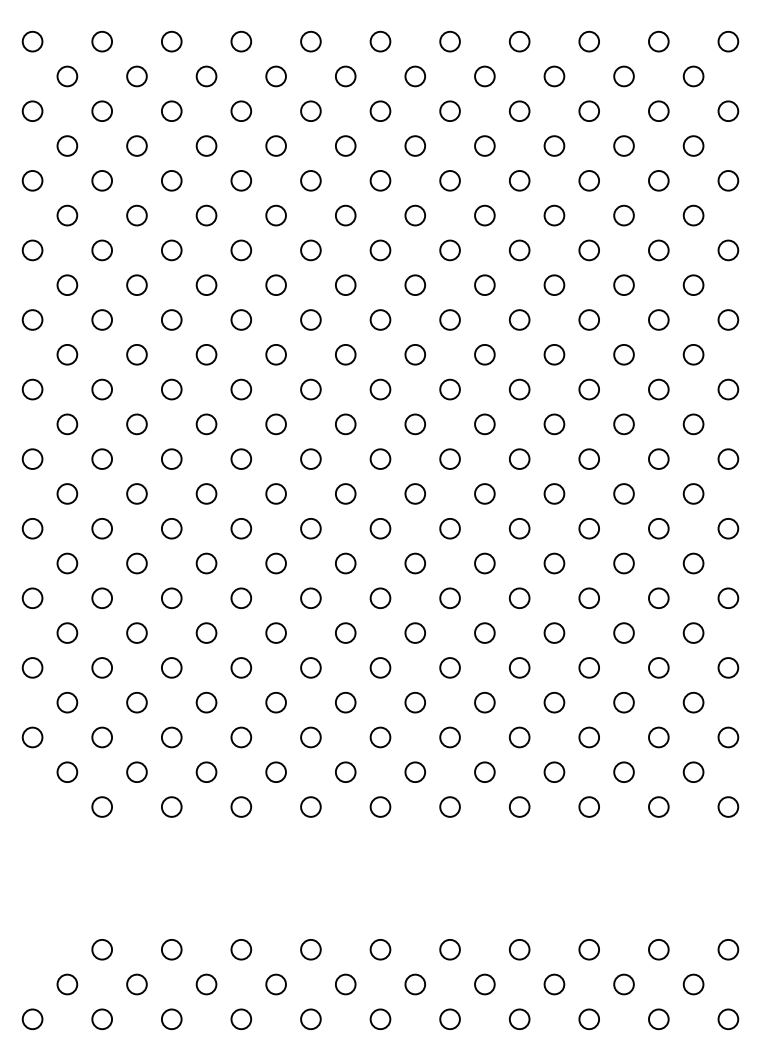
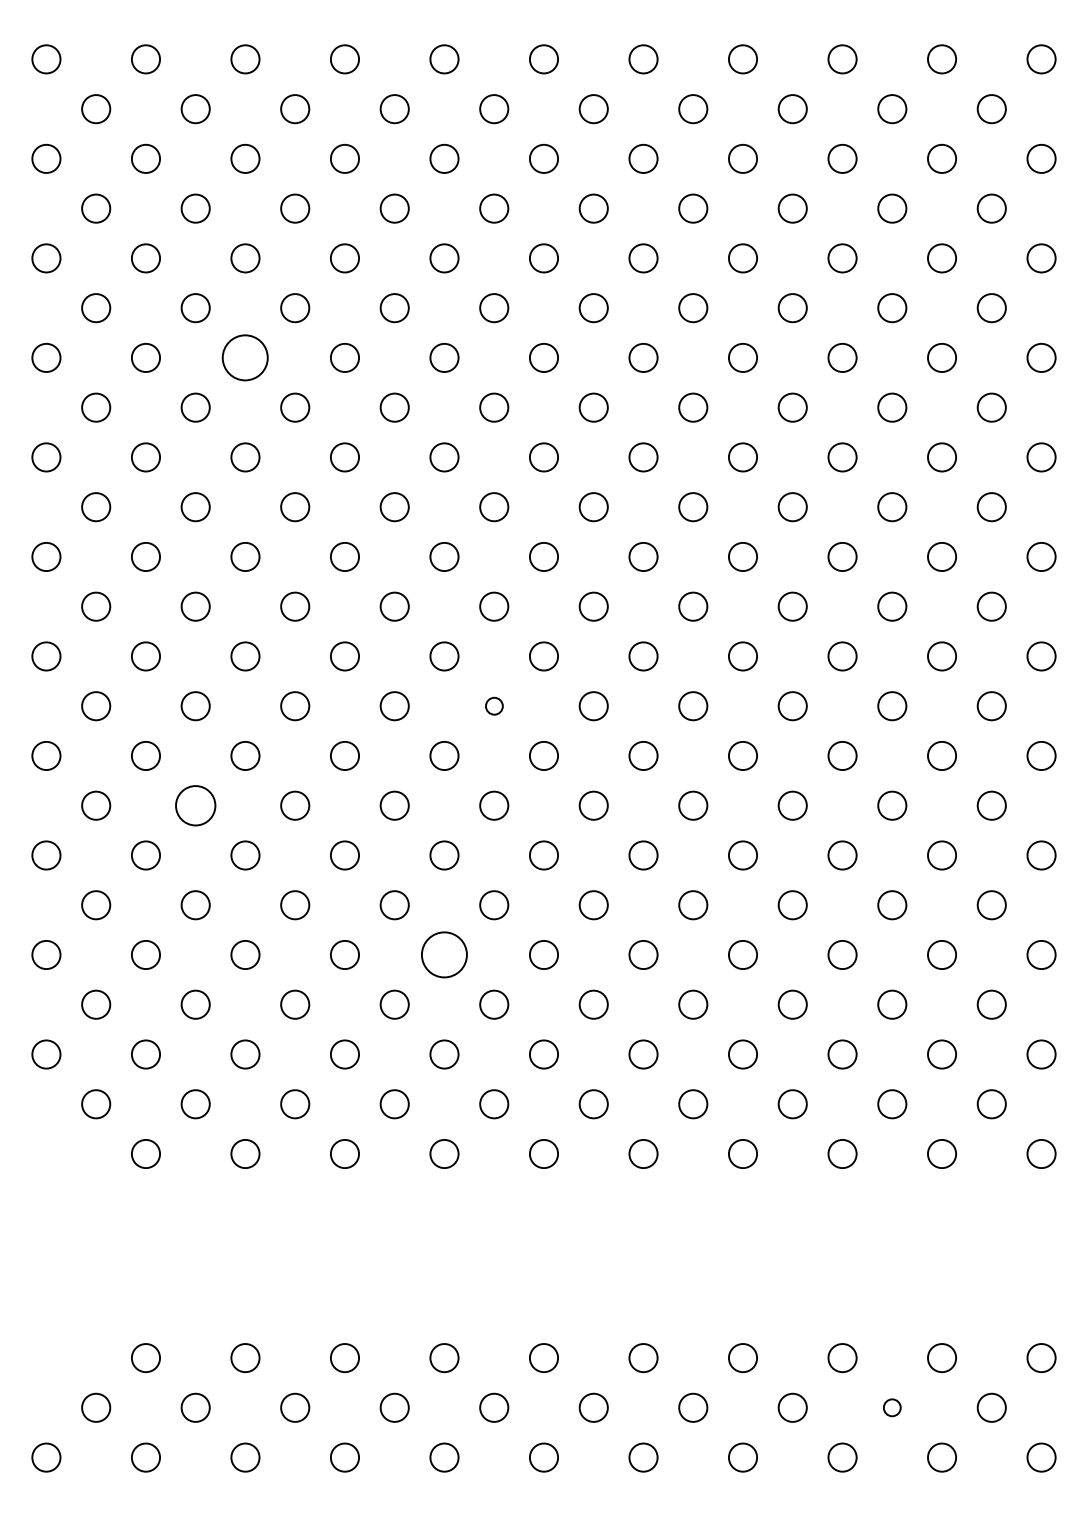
circle: (171, 250) -> (245, 358), size x1.6
circle: (345, 493) -> (493, 705), size x0.6
circle: (136, 563) -> (195, 805), size x1.4
circle: (310, 667) -> (443, 954), size x1.6
circle: (623, 984) -> (891, 1407), size x0.6

